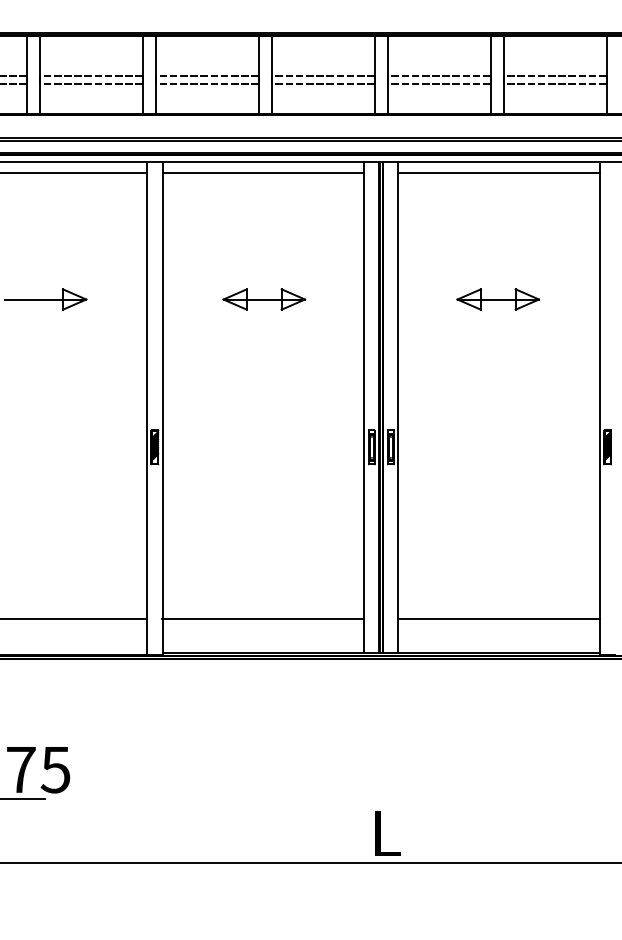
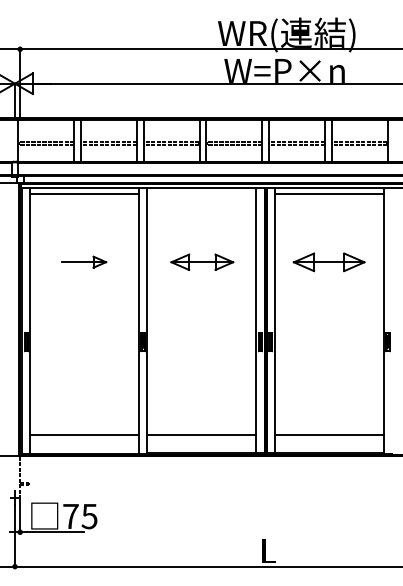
line: (262, 172) -> (201, 193), removed
part: (264, 298) -> (202, 261), size x1.4
part: (497, 298) -> (328, 261), size x1.6

